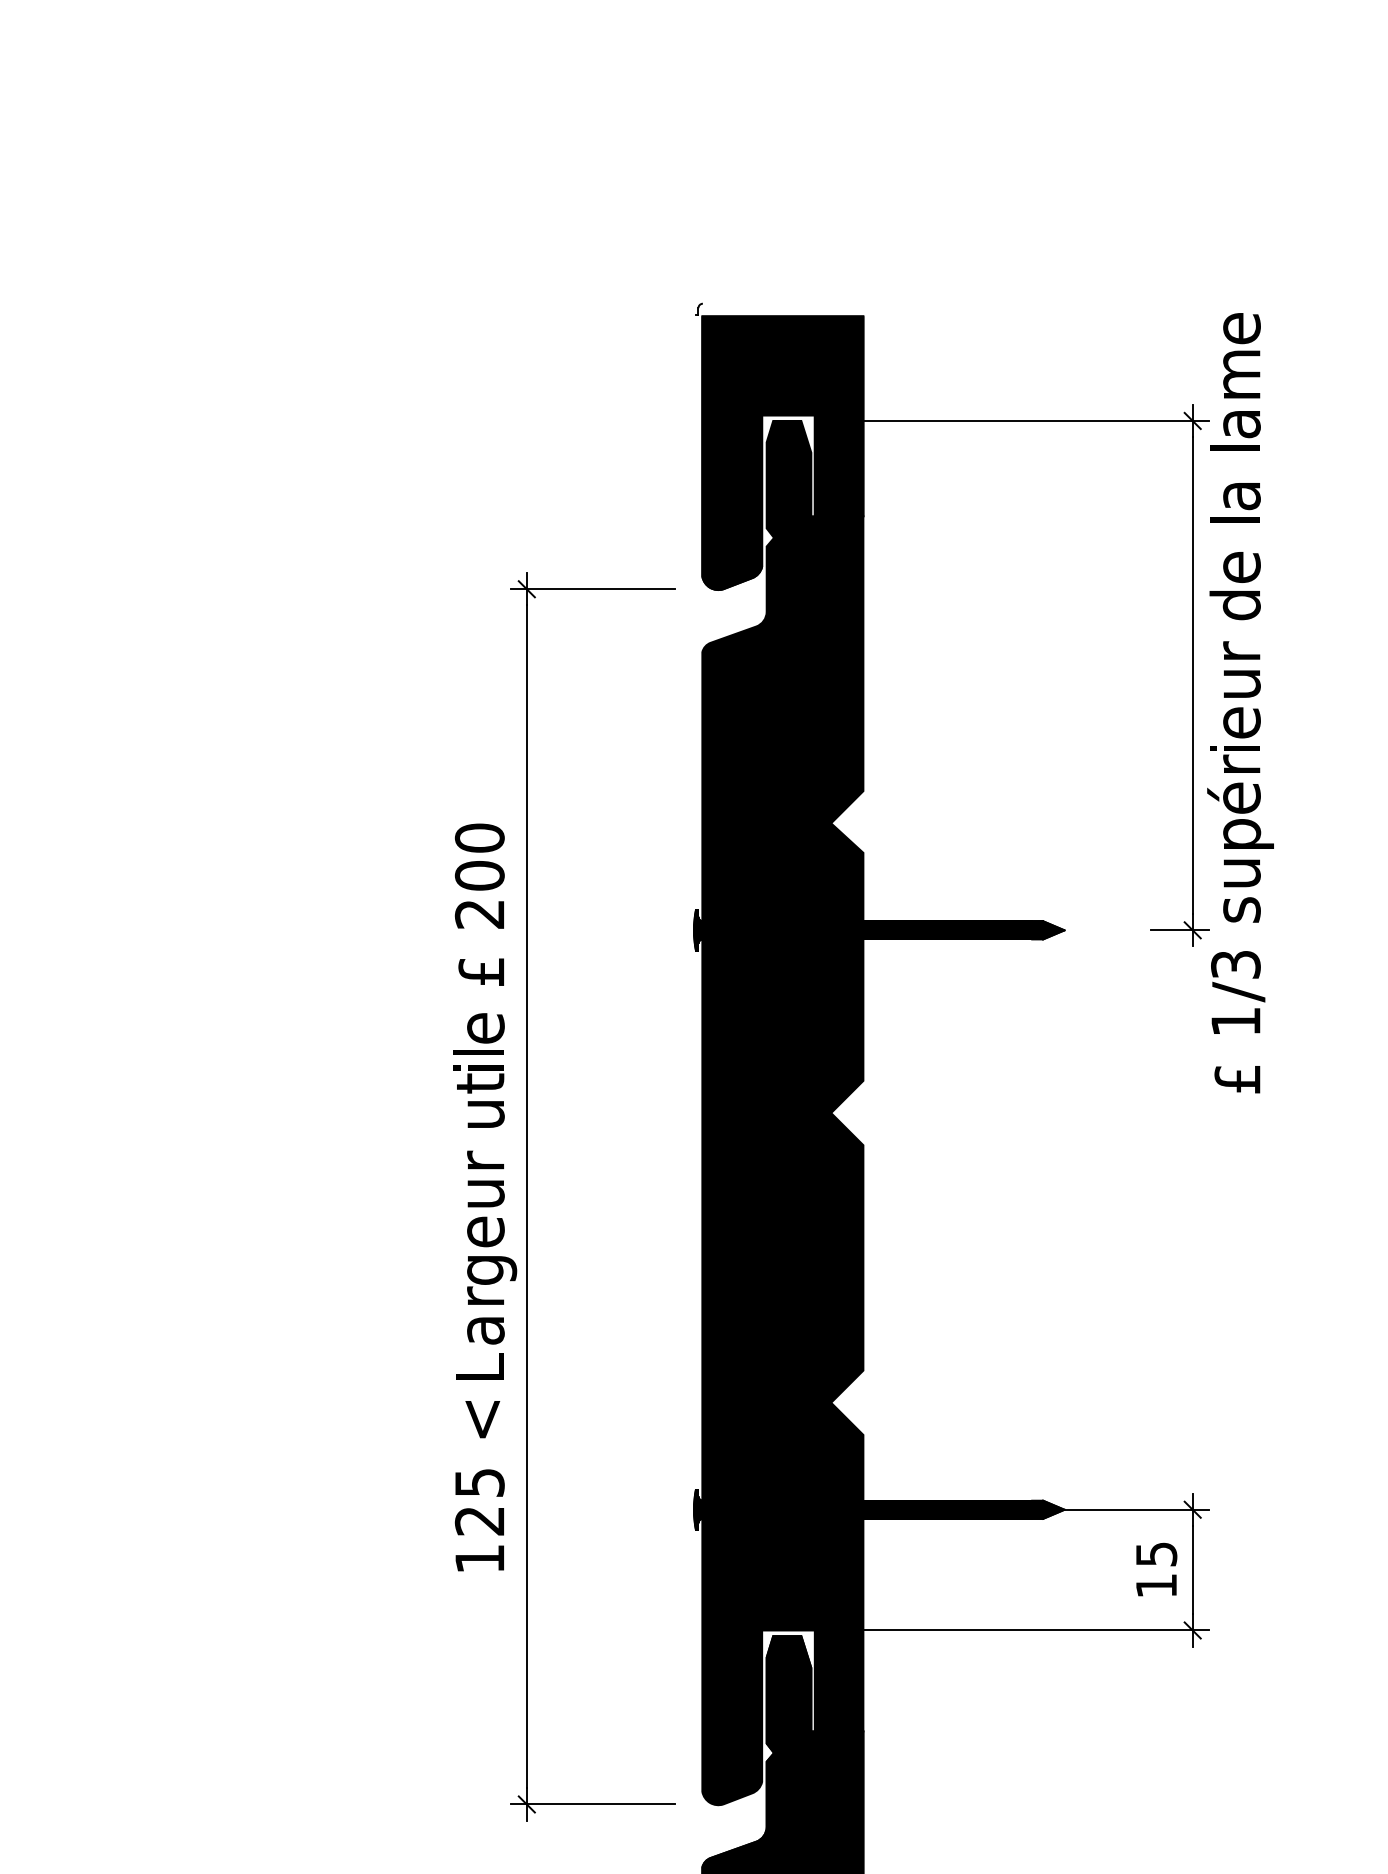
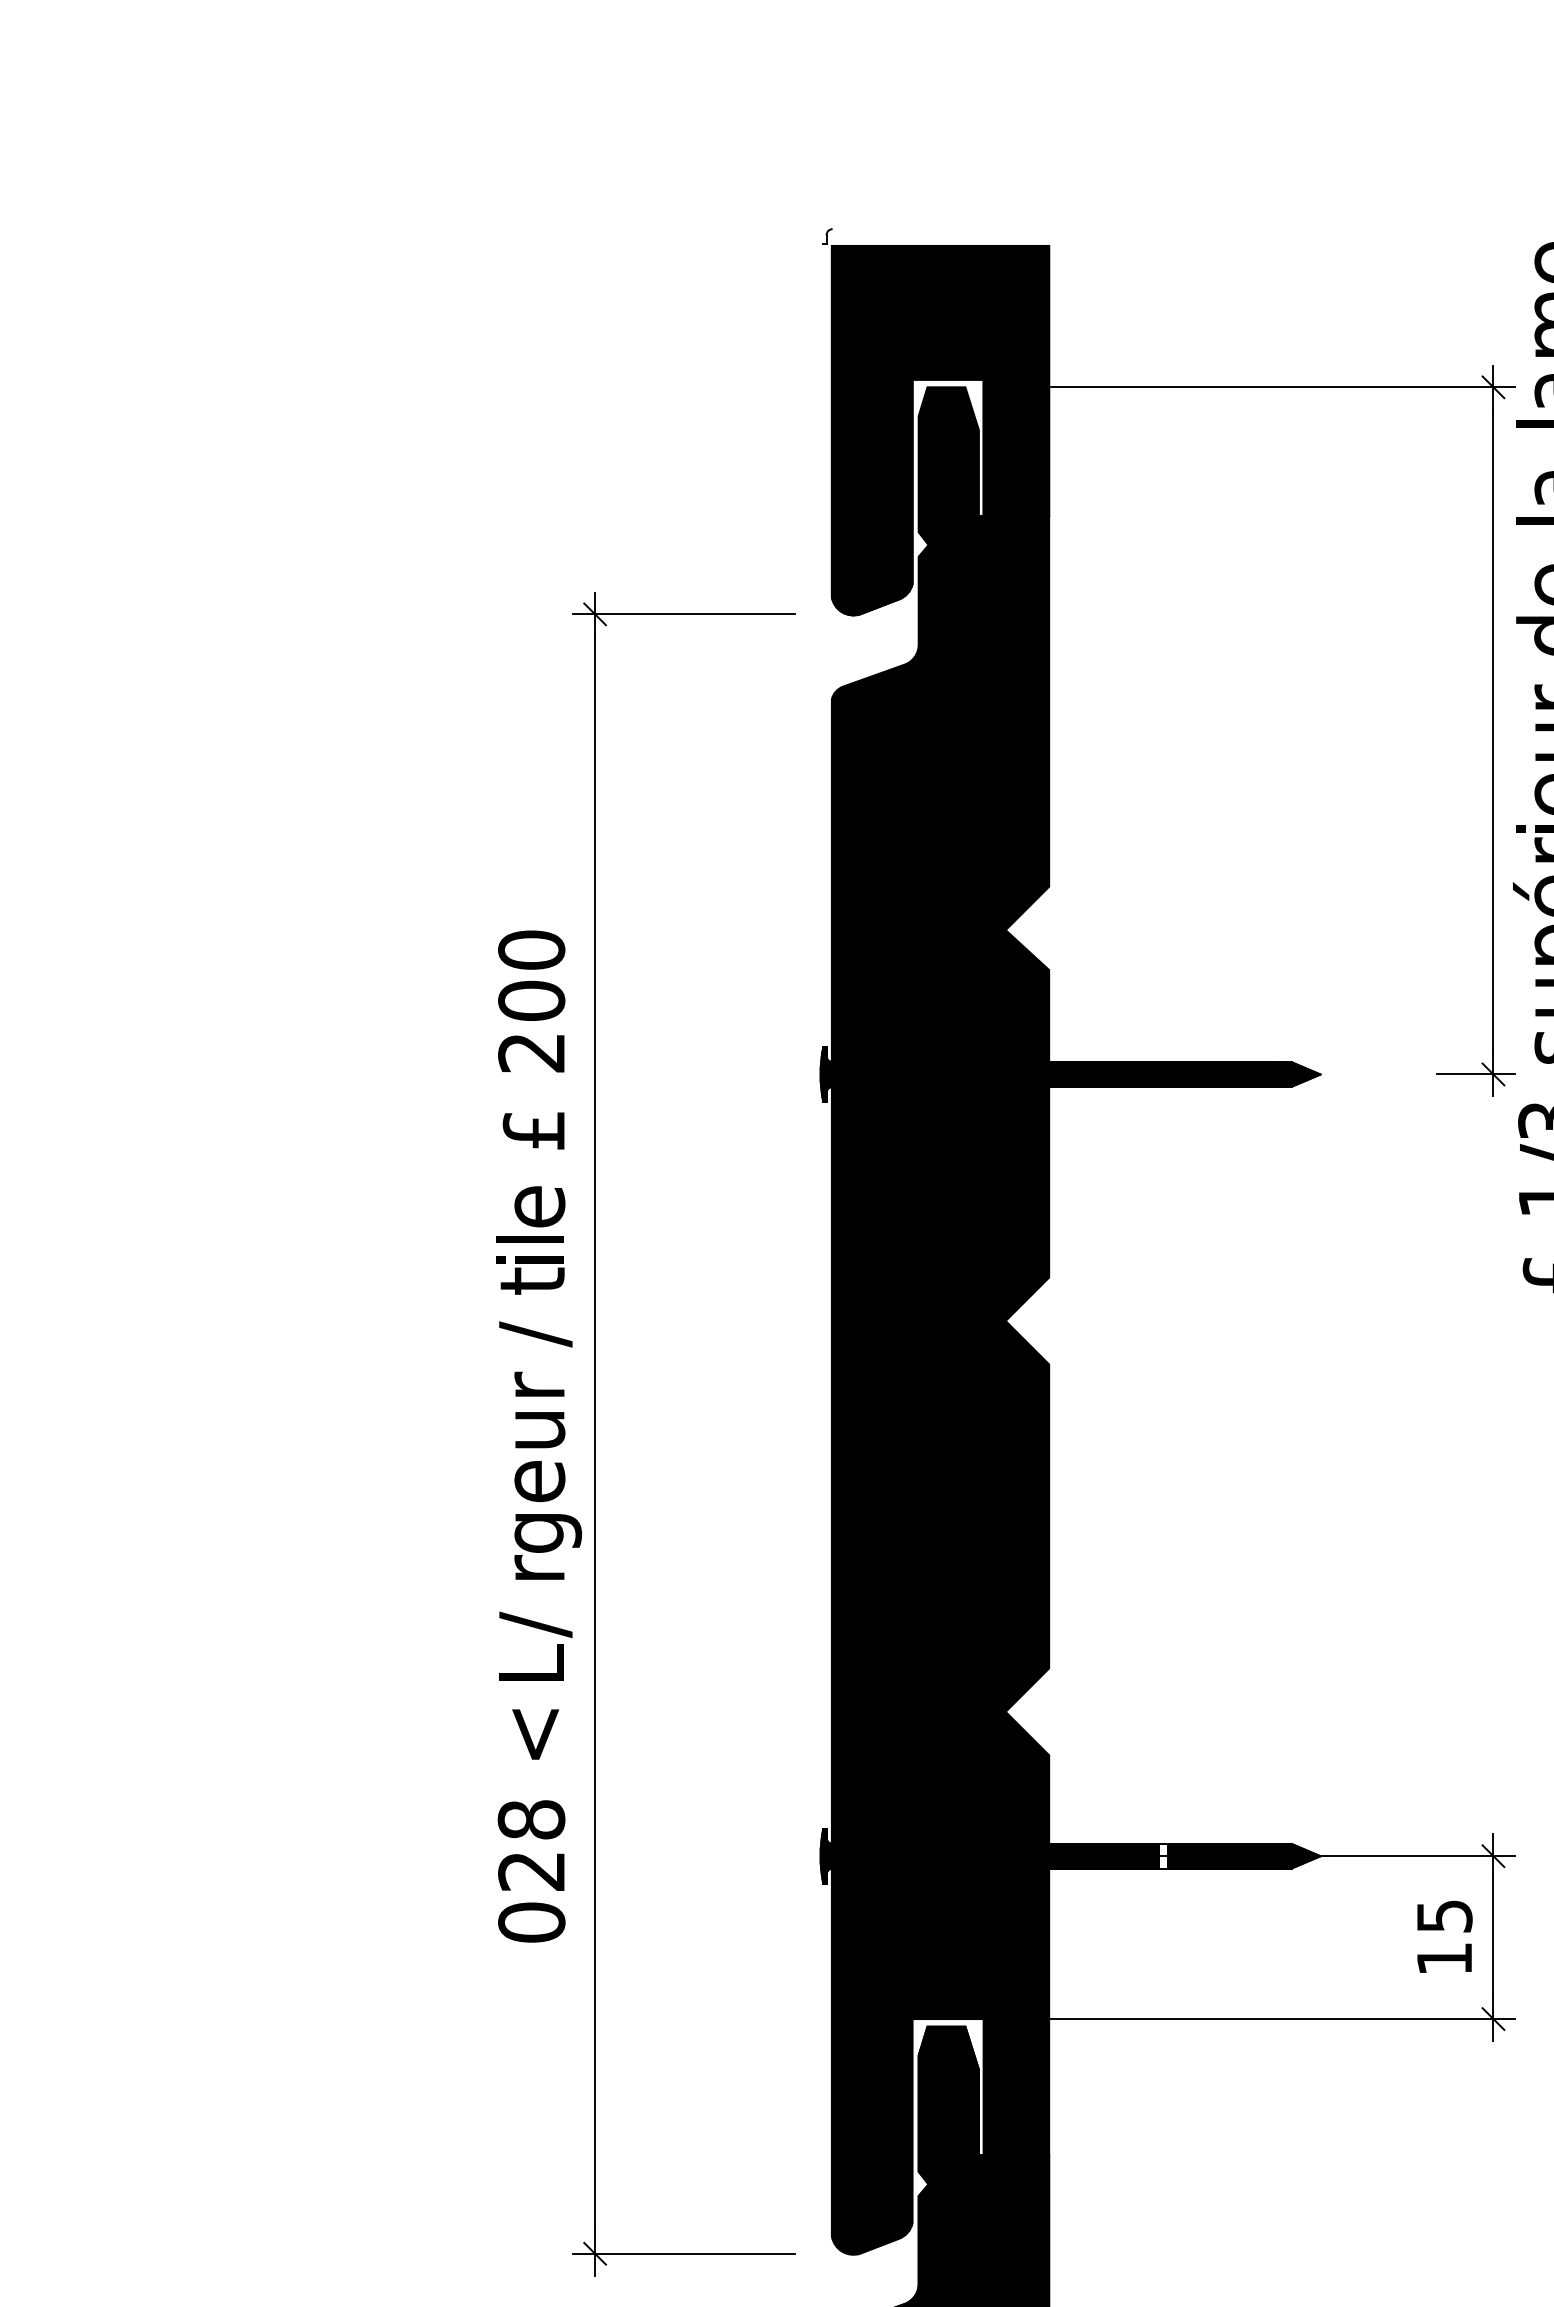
text: (482, 1116) -> (535, 1325), u -> /
text: (482, 1332) -> (535, 1617), a -> /
text: (479, 1482) -> (531, 1819), 5 -> 8
fill: (948, 1509) -> (1163, 1855), removed
text: (479, 1558) -> (531, 1921), 1 -> 0

